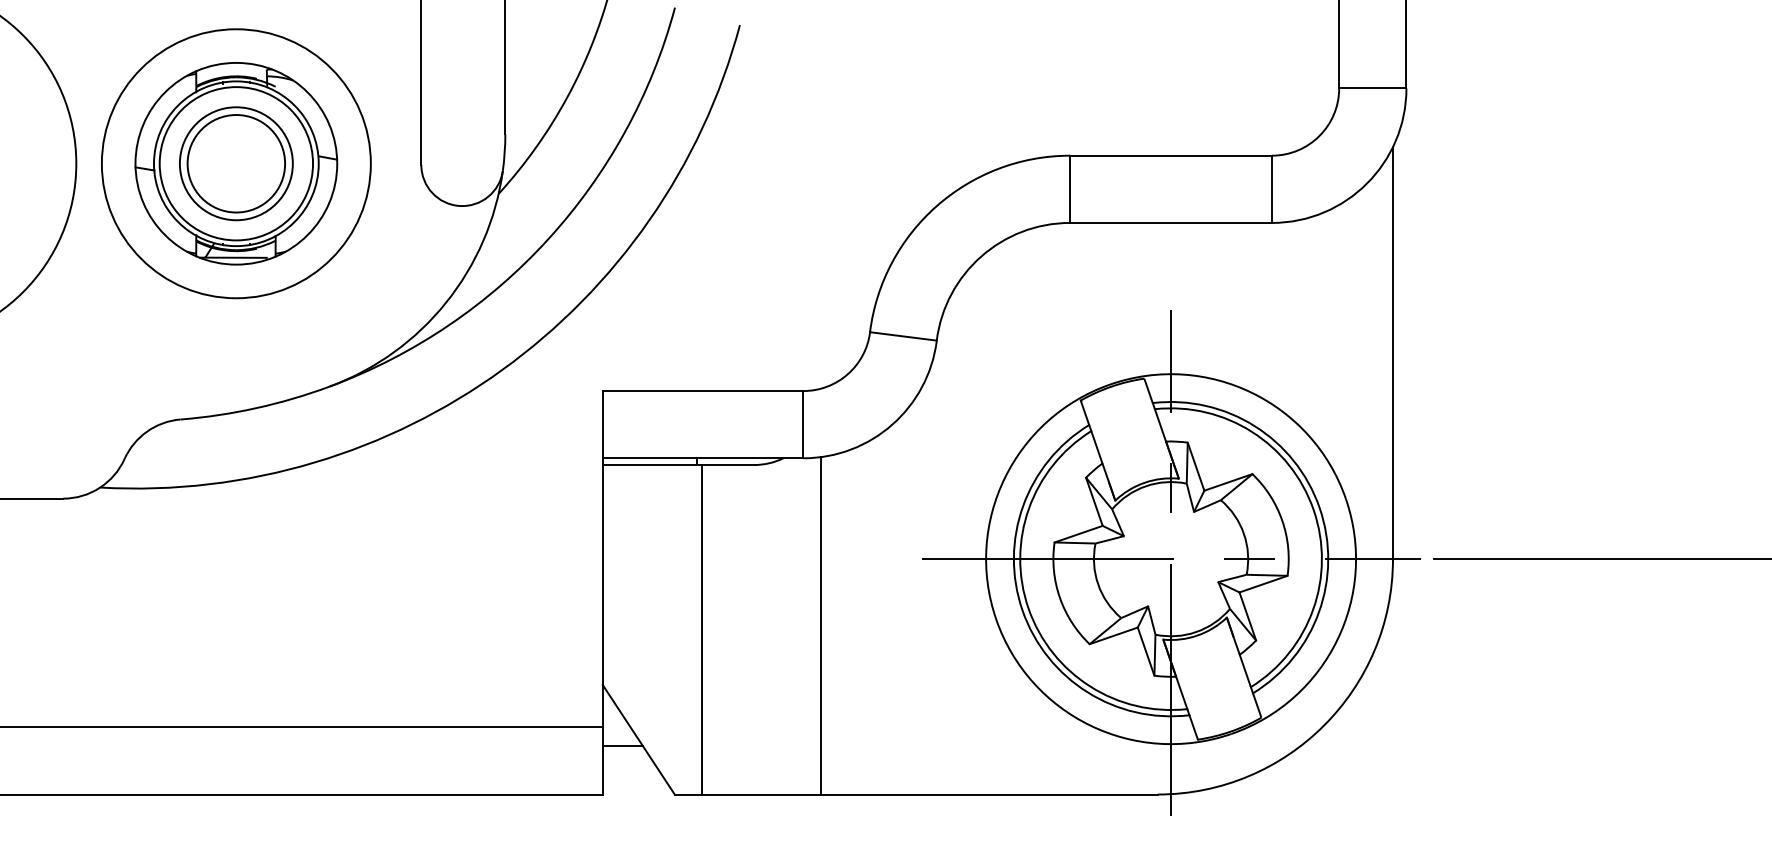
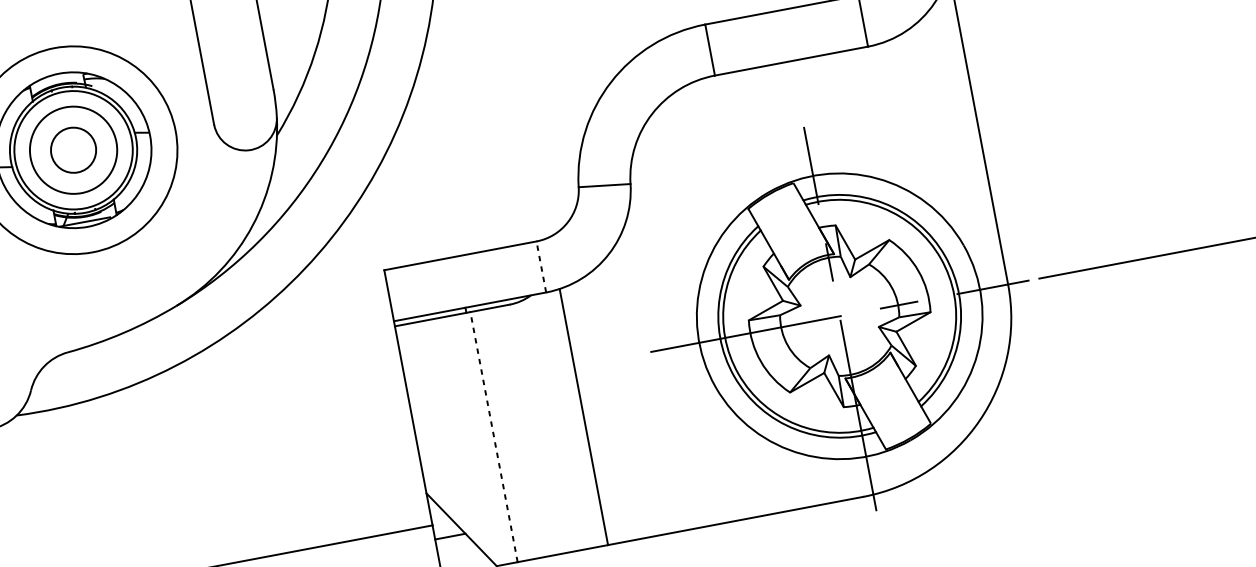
circle: (236, 163) -> (73, 150), size x0.6
line: (803, 424) -> (541, 266), solid -> dashed
line: (702, 629) -> (494, 436), solid -> dashed

